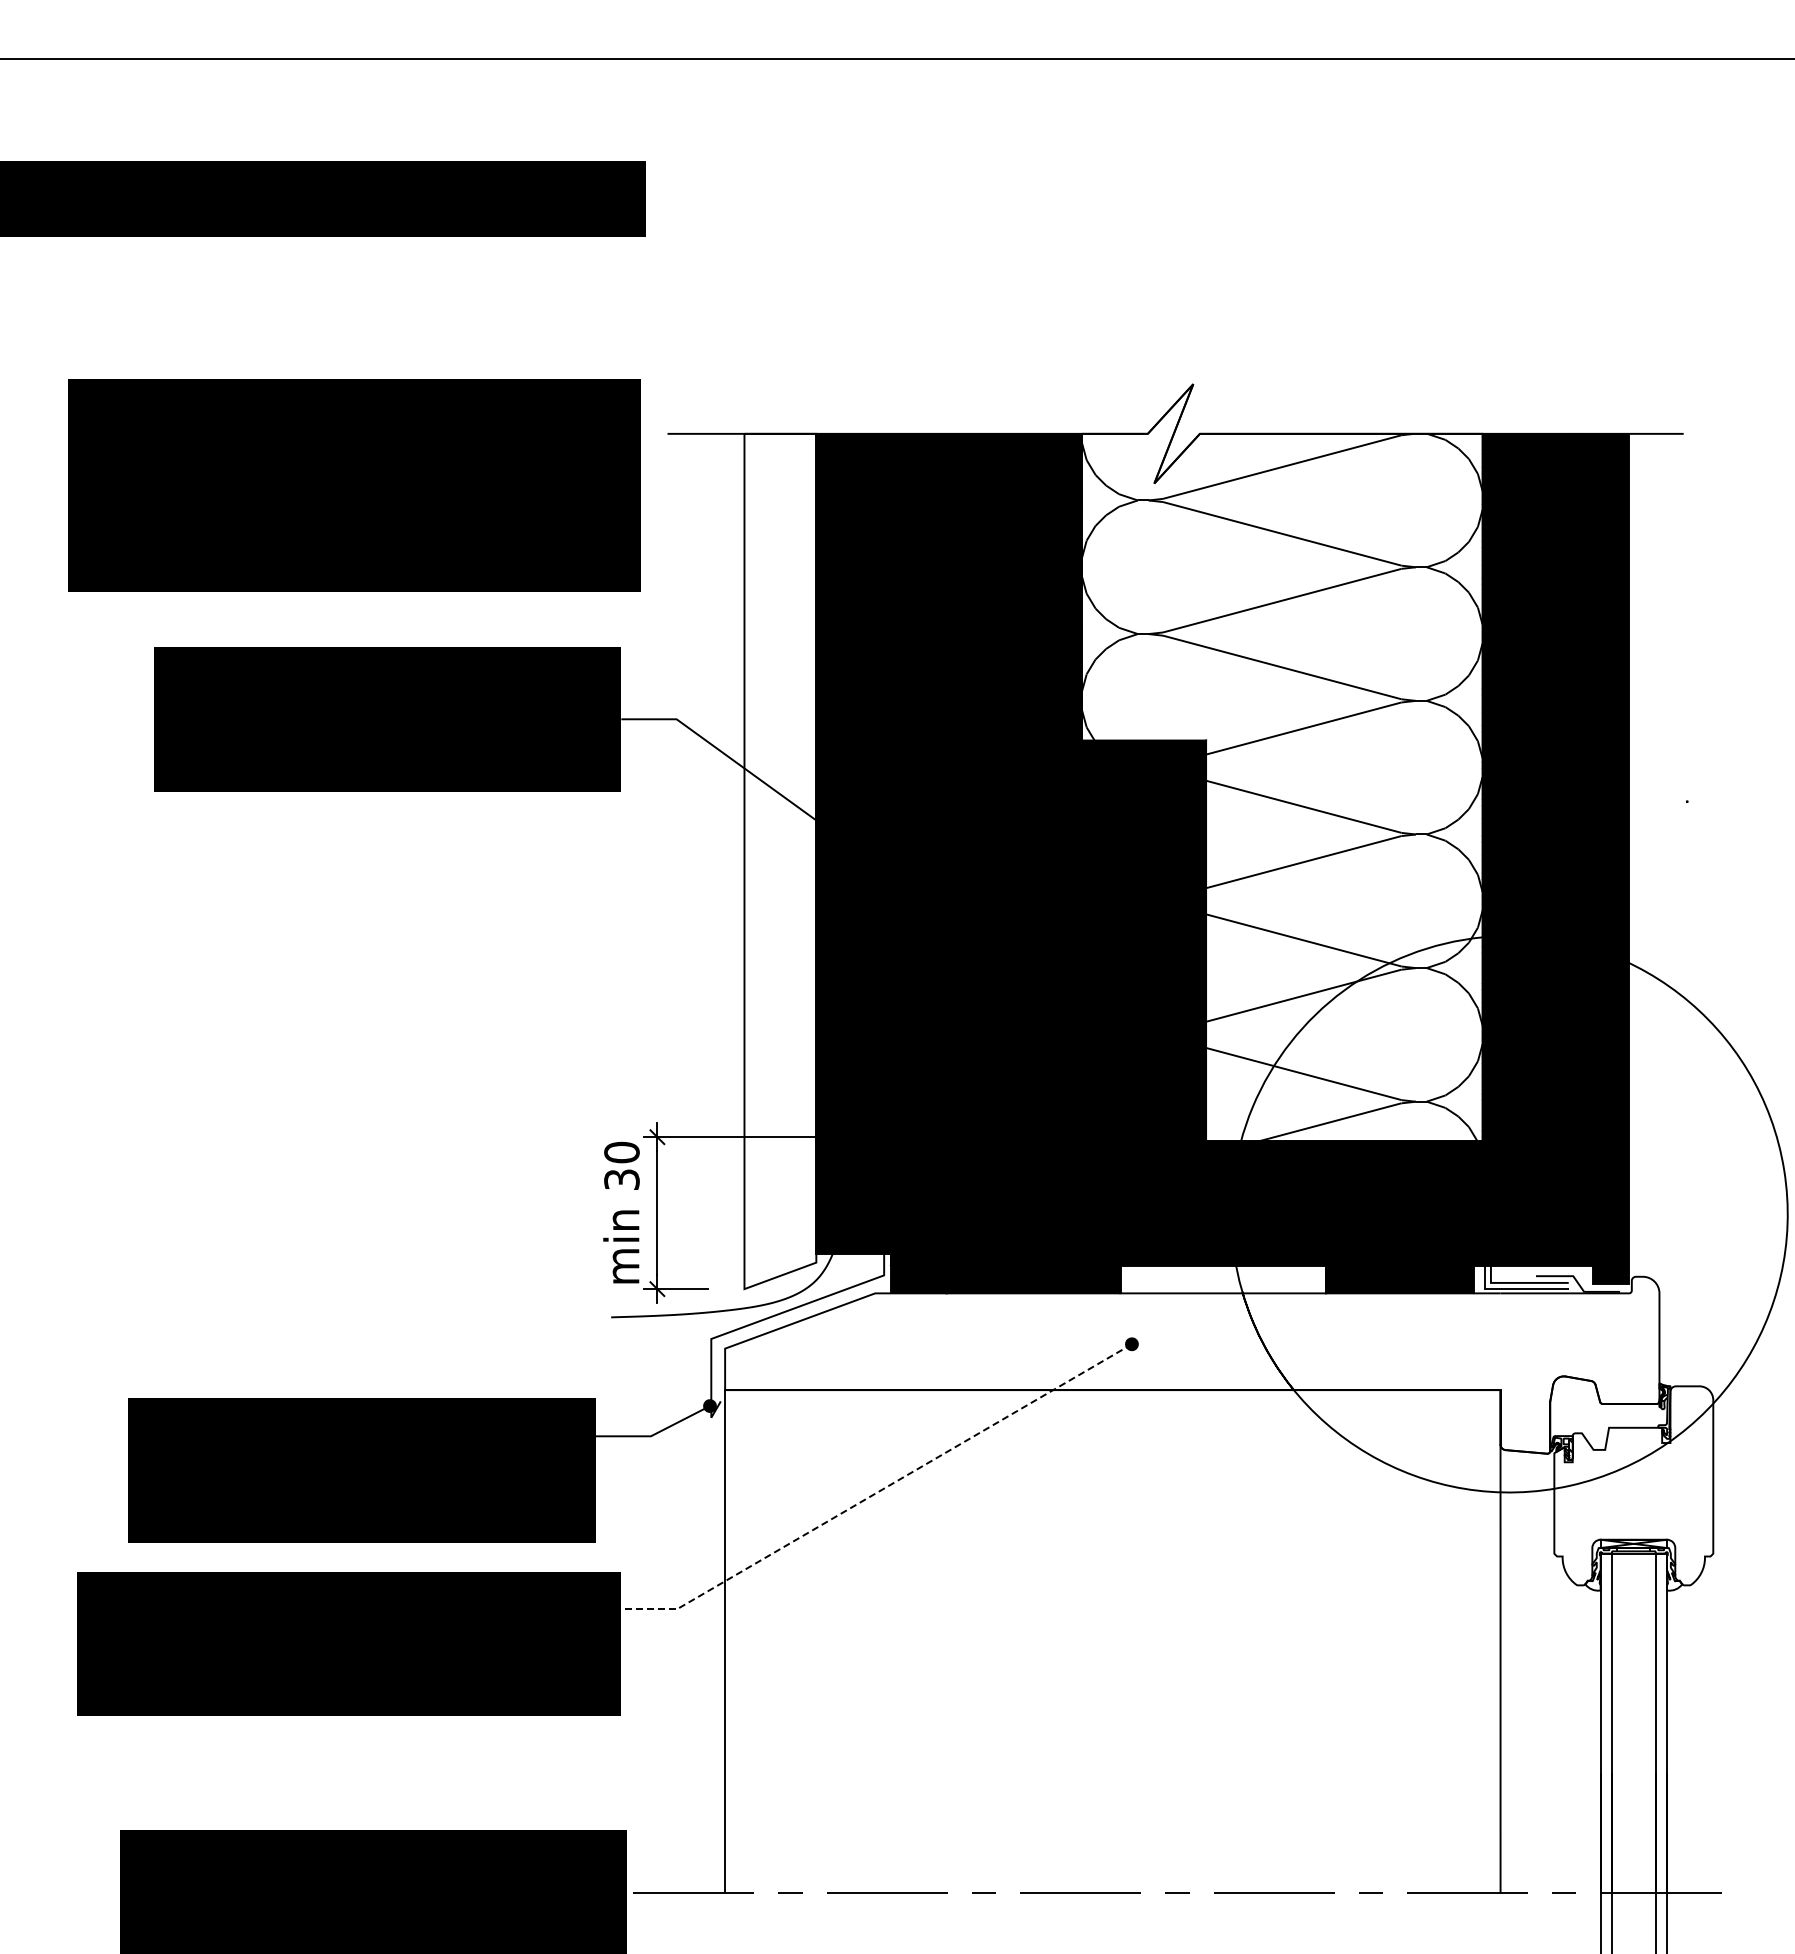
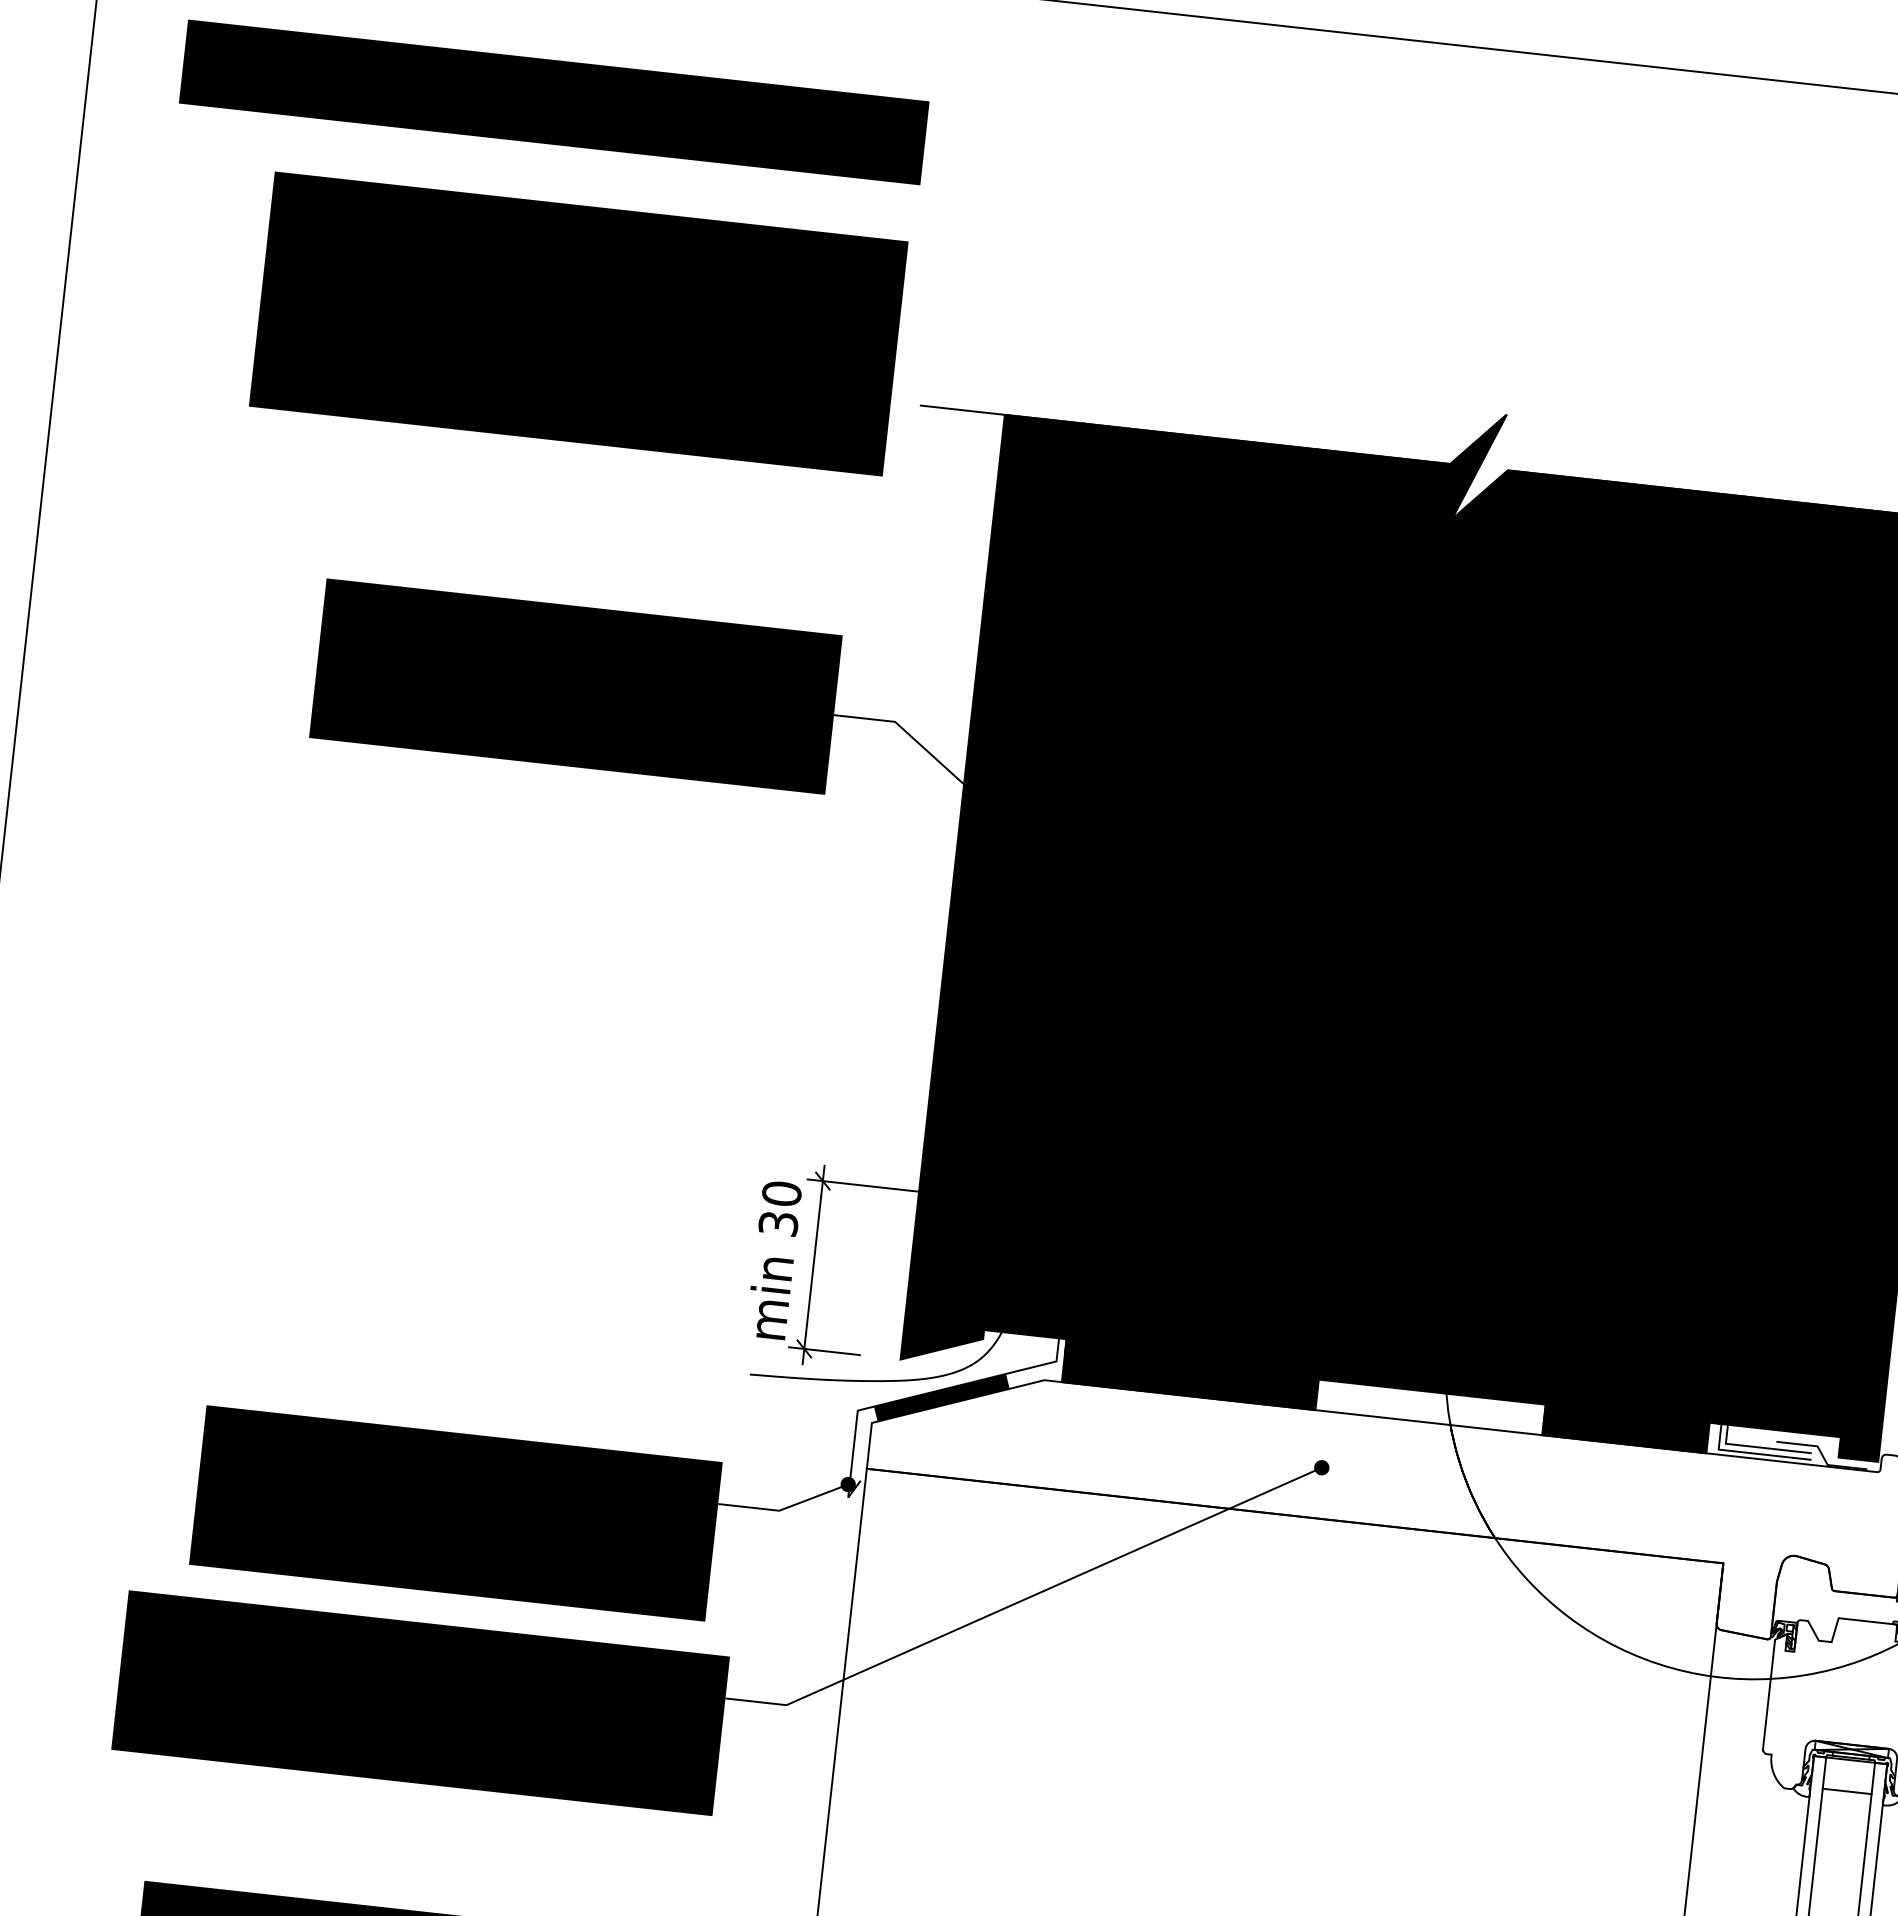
text: (354, 485) -> (578, 323), moved
fill: (1281, 762) -> (1557, 843), added
fill: (780, 861) -> (992, 891), added
fill: (784, 1318) -> (941, 1396), added
line: (879, 1491) -> (1025, 1599), dashed -> solid
line: (1633, 1581) -> (1846, 1790), added

